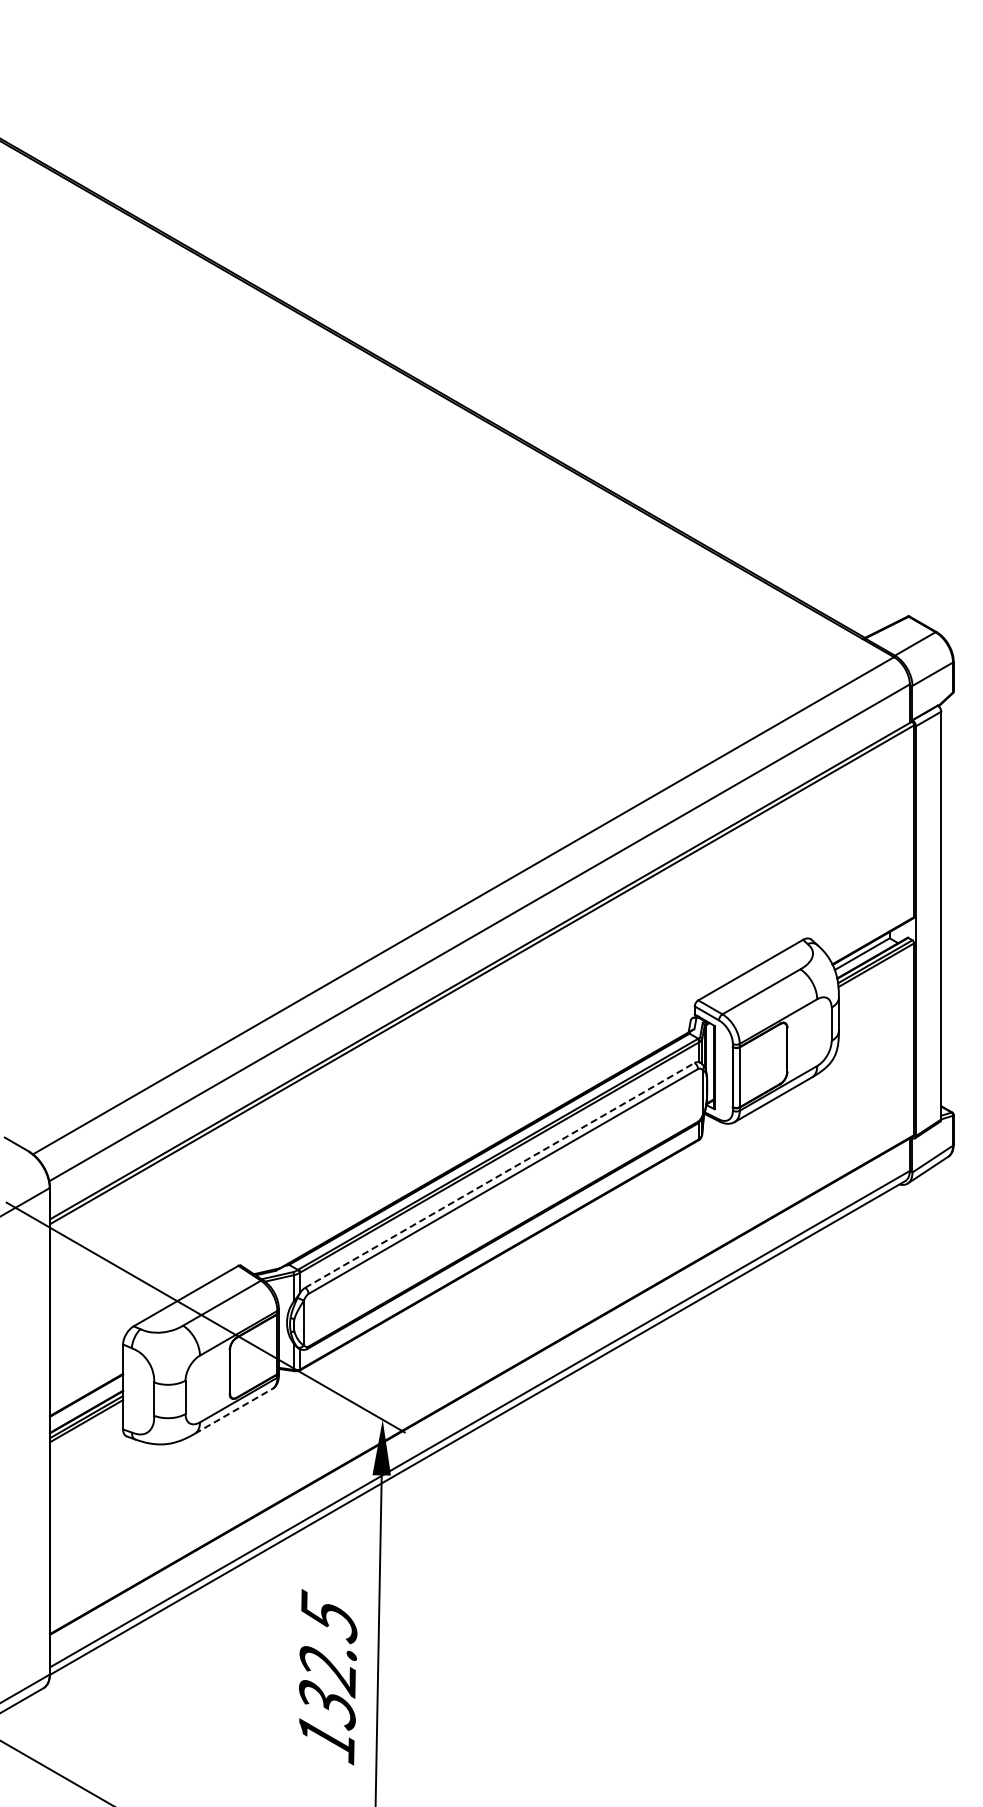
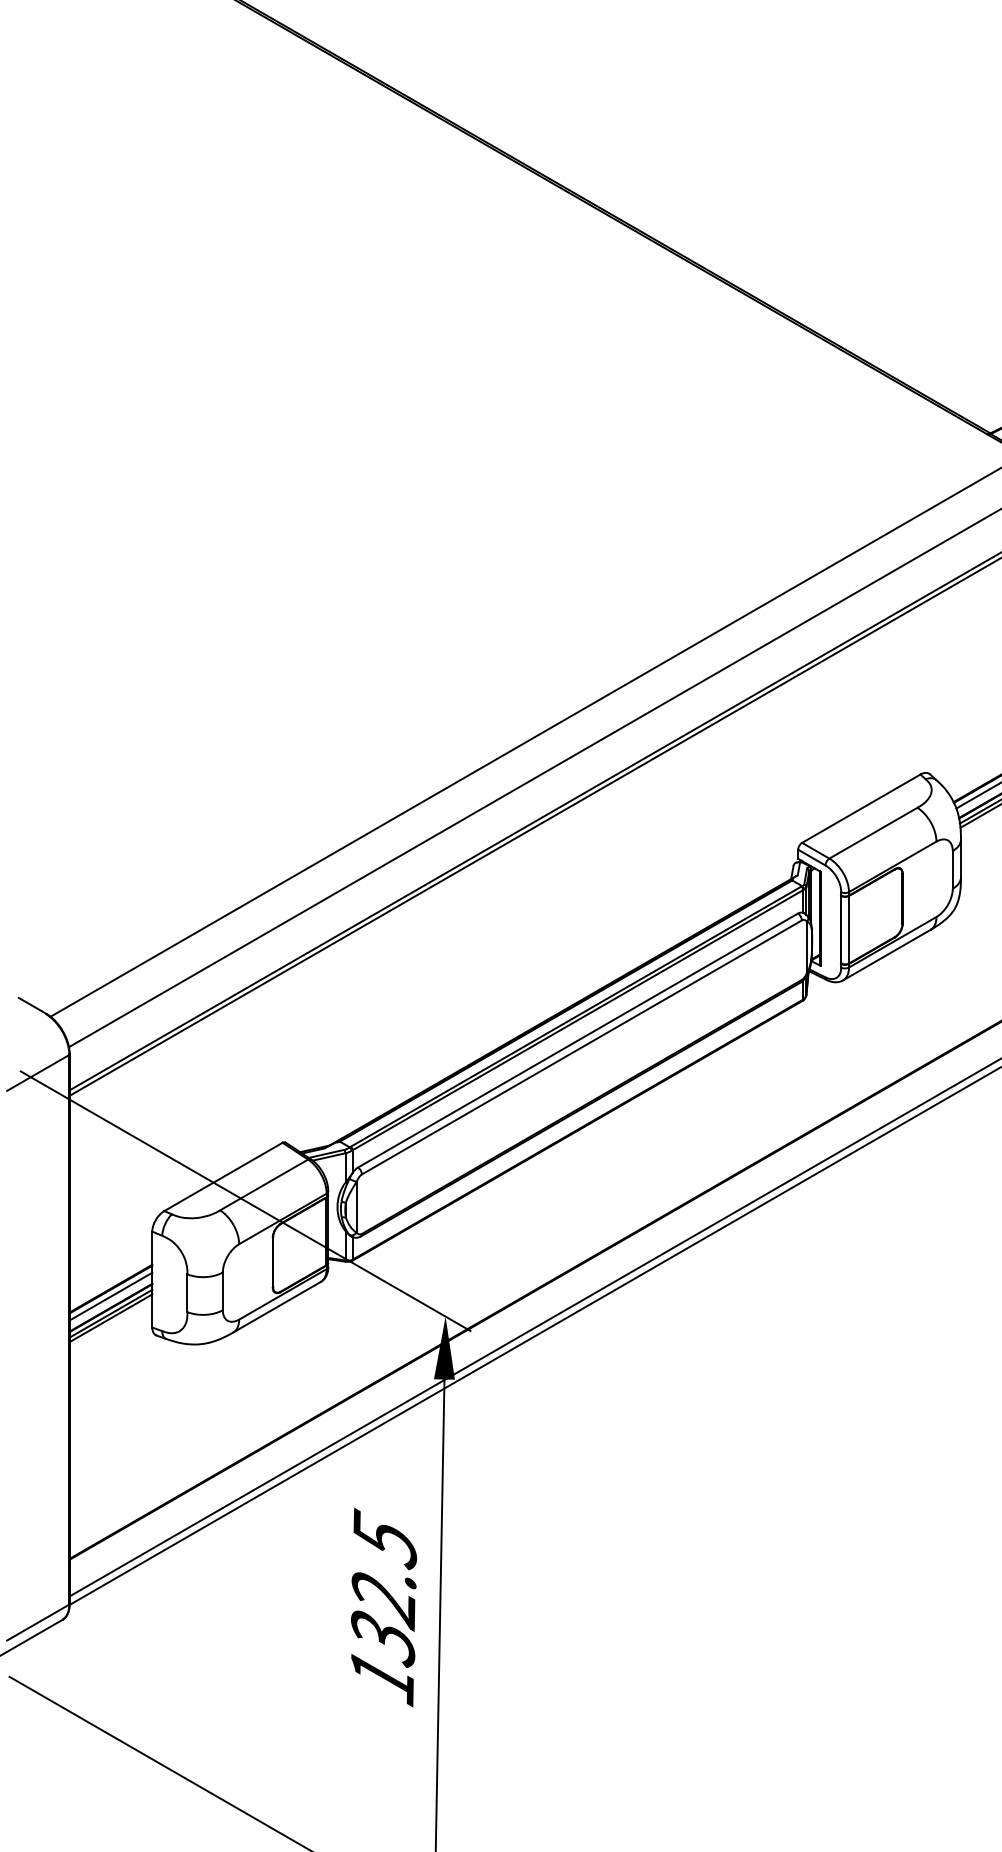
line: (499, 1175) -> (577, 1040), dashed -> solid
line: (86, 1401) -> (110, 1296), added
line: (233, 1411) -> (277, 1307), dashed -> solid

